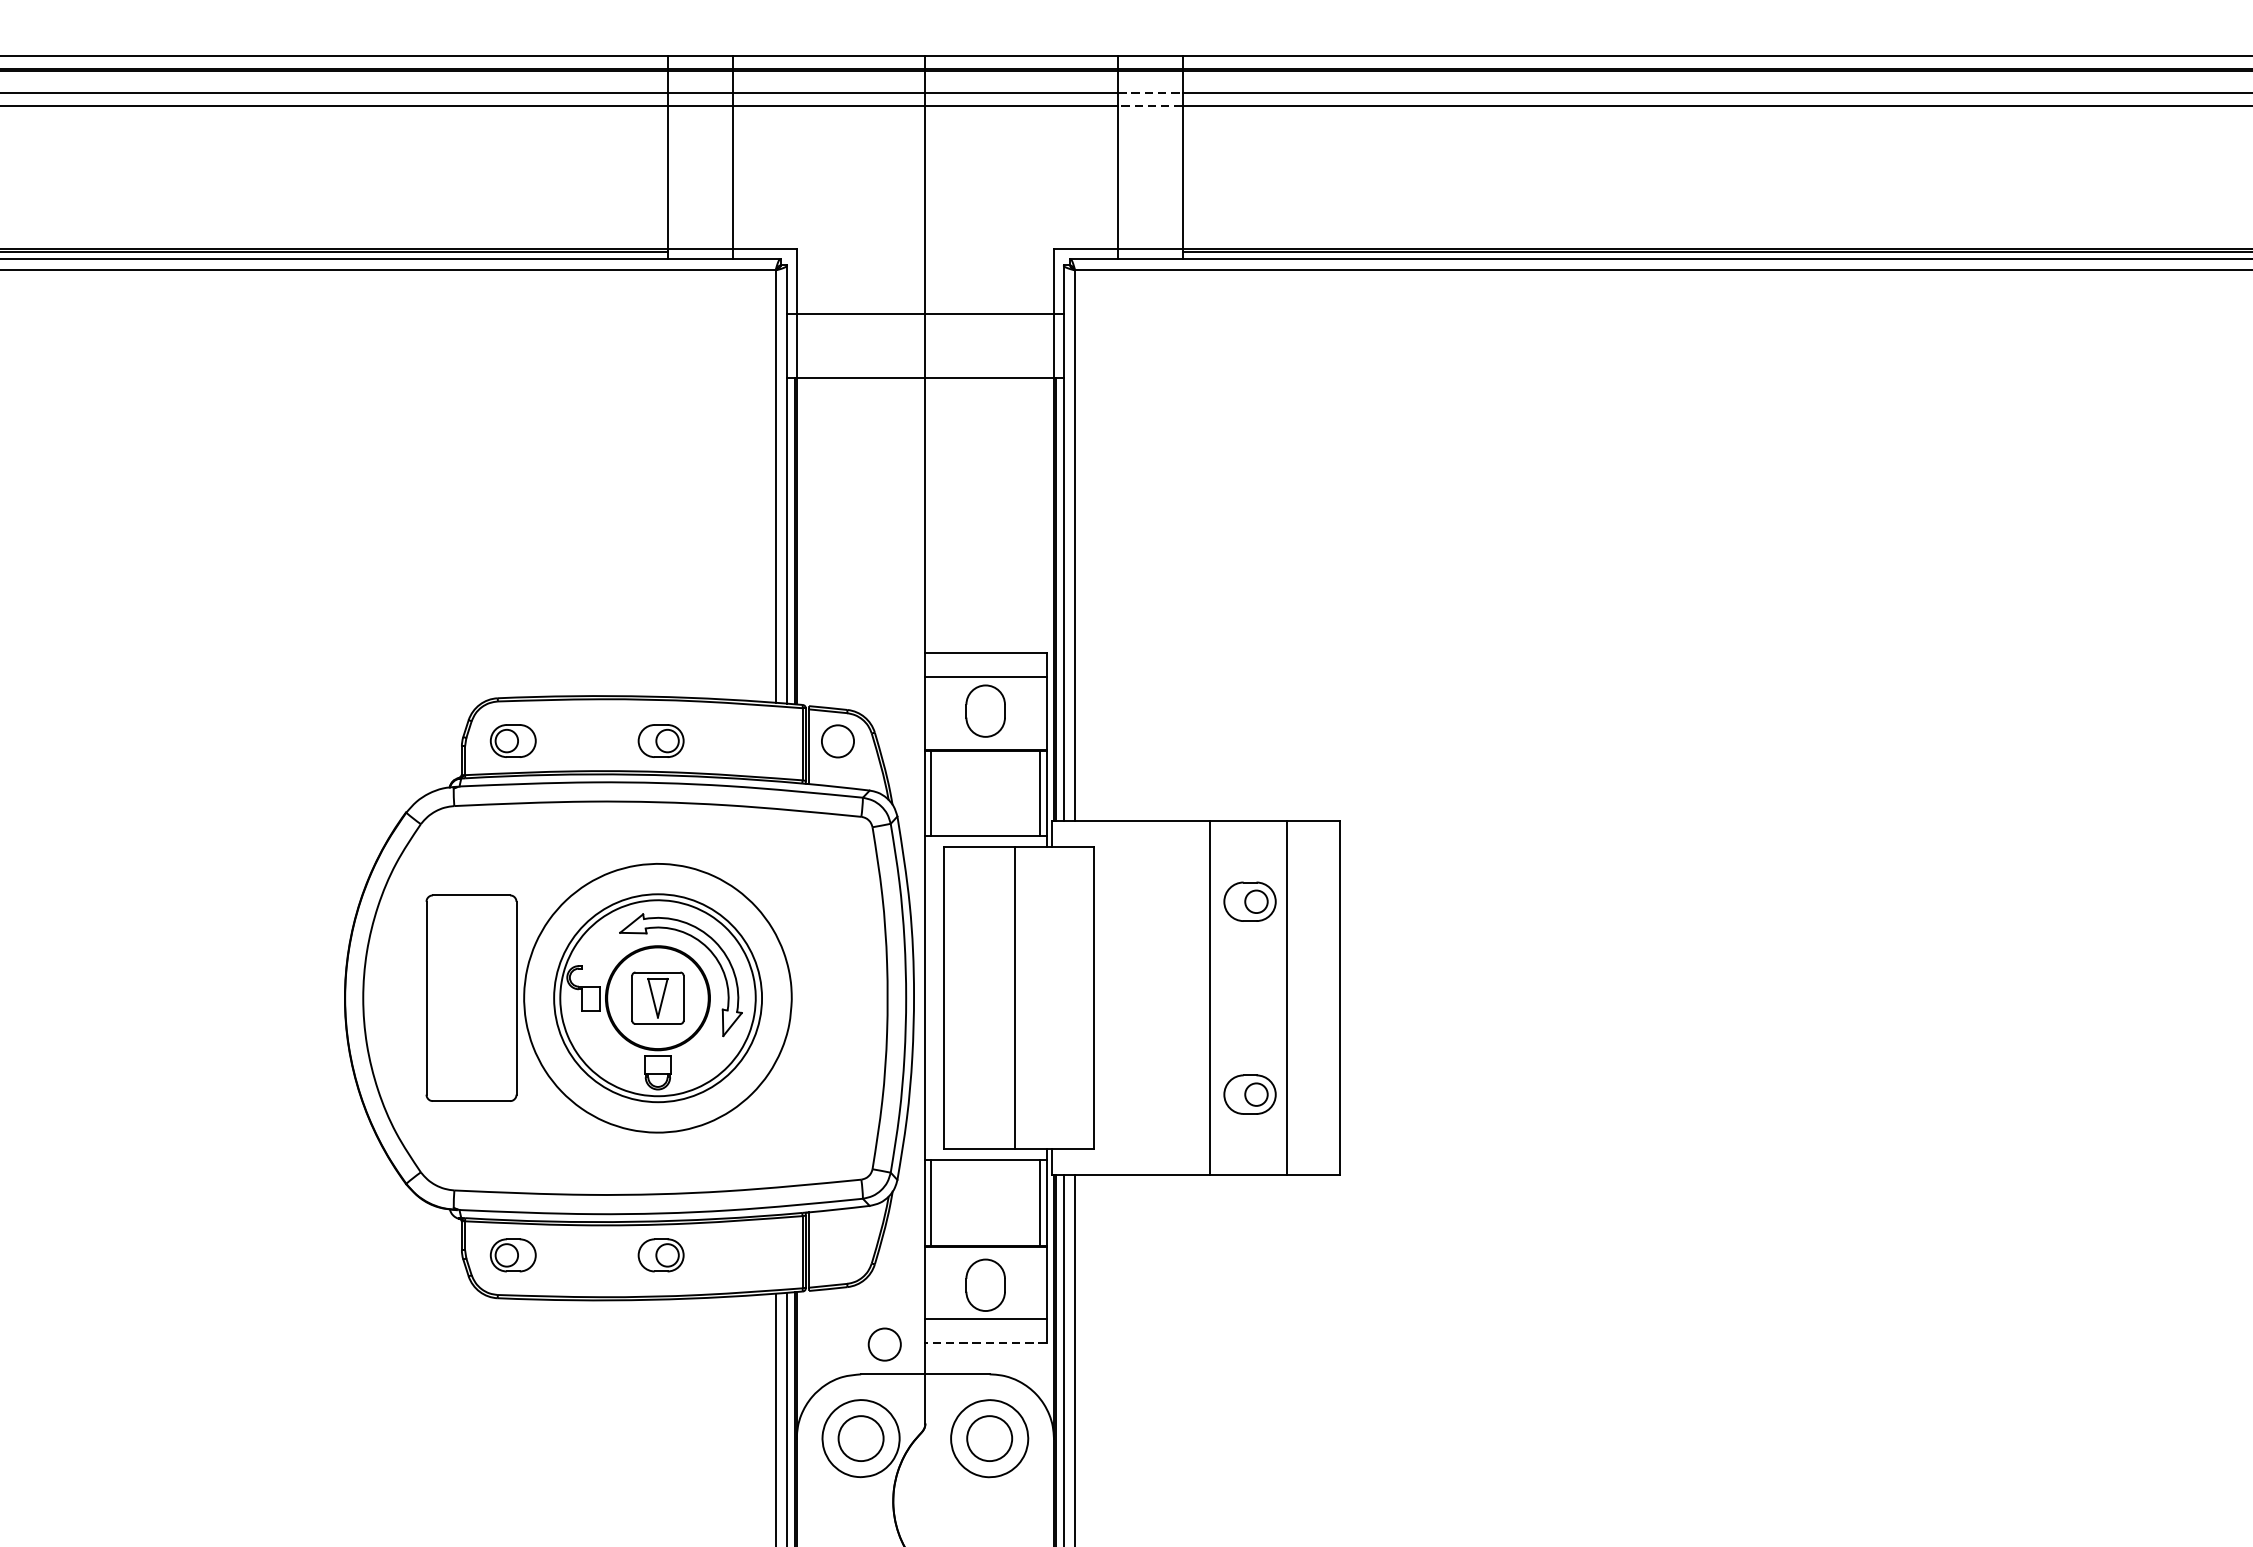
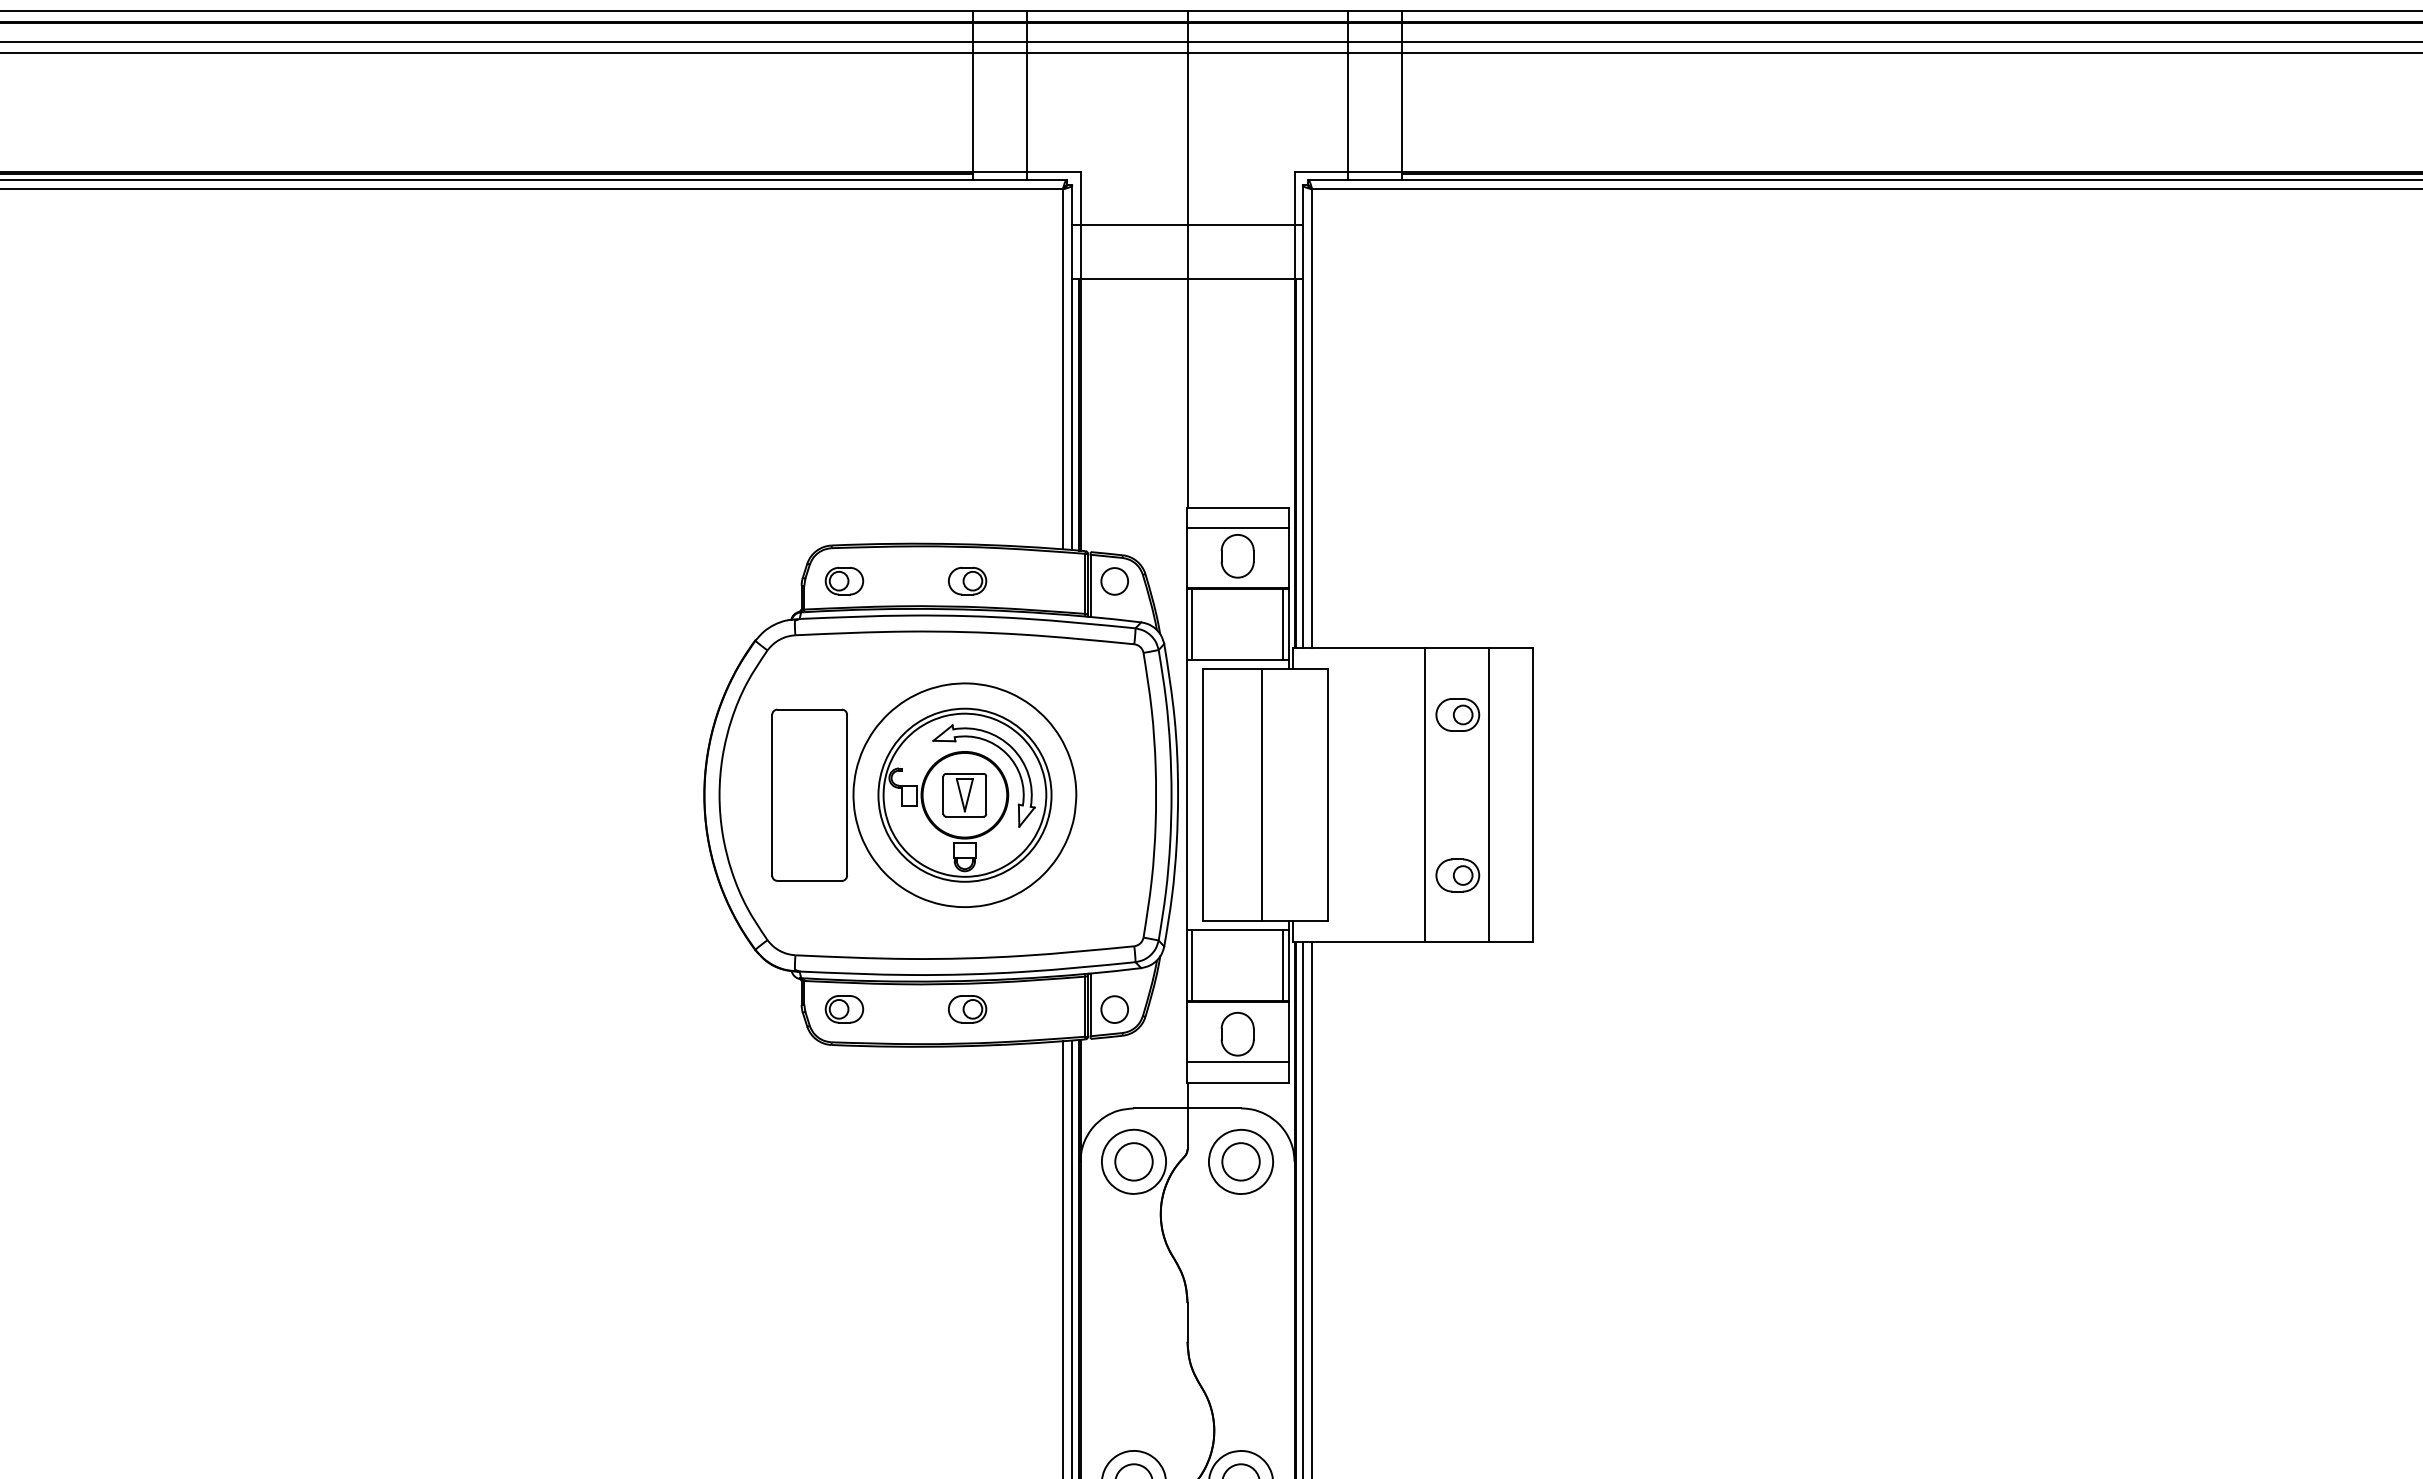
line: (1149, 92) -> (1374, 41), dashed -> solid
line: (1149, 106) -> (1374, 52), dashed -> solid
line: (985, 1343) -> (1237, 1082), dashed -> solid
circle: (884, 1344) -> (1114, 1009), moved

